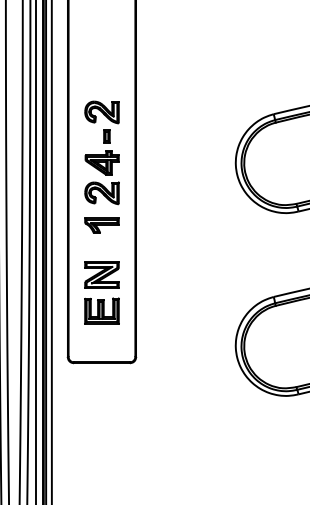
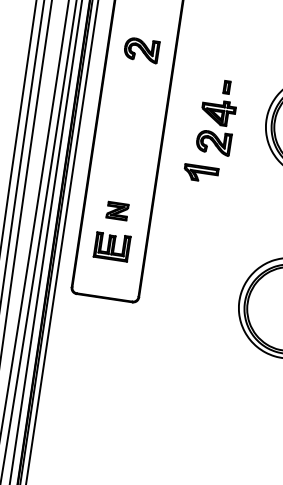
part: (101, 167) -> (217, 117), moved
part: (101, 225) -> (200, 173), moved
part: (101, 274) -> (117, 210), size x0.6

